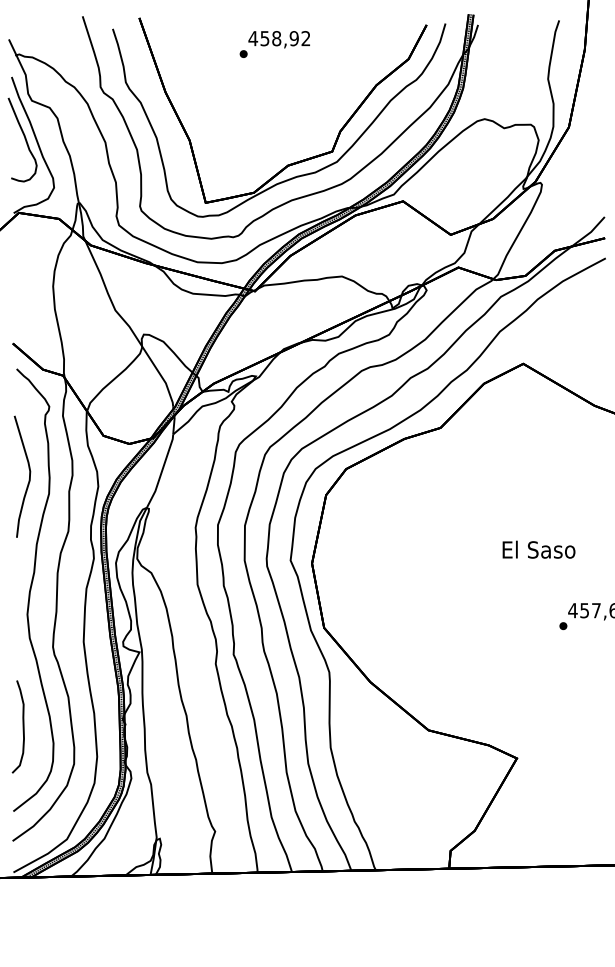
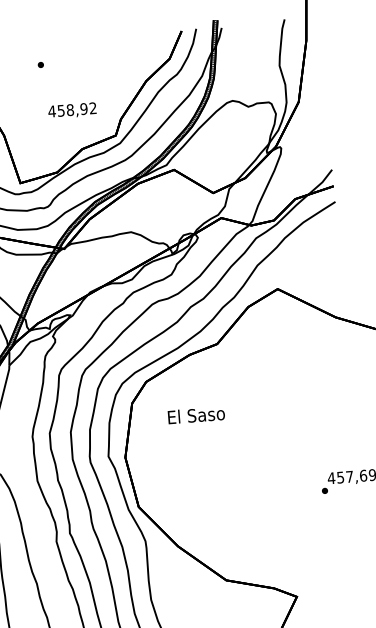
text: (278, 39) -> (71, 110), moved
text: (538, 549) -> (196, 415), moved

